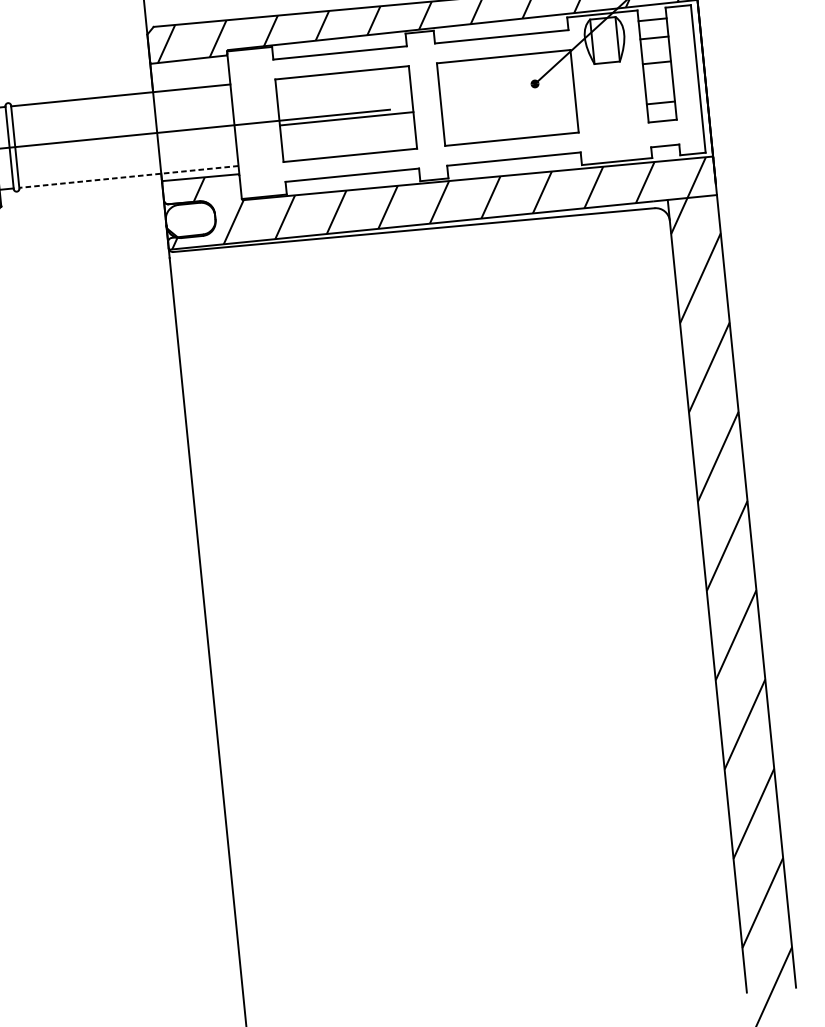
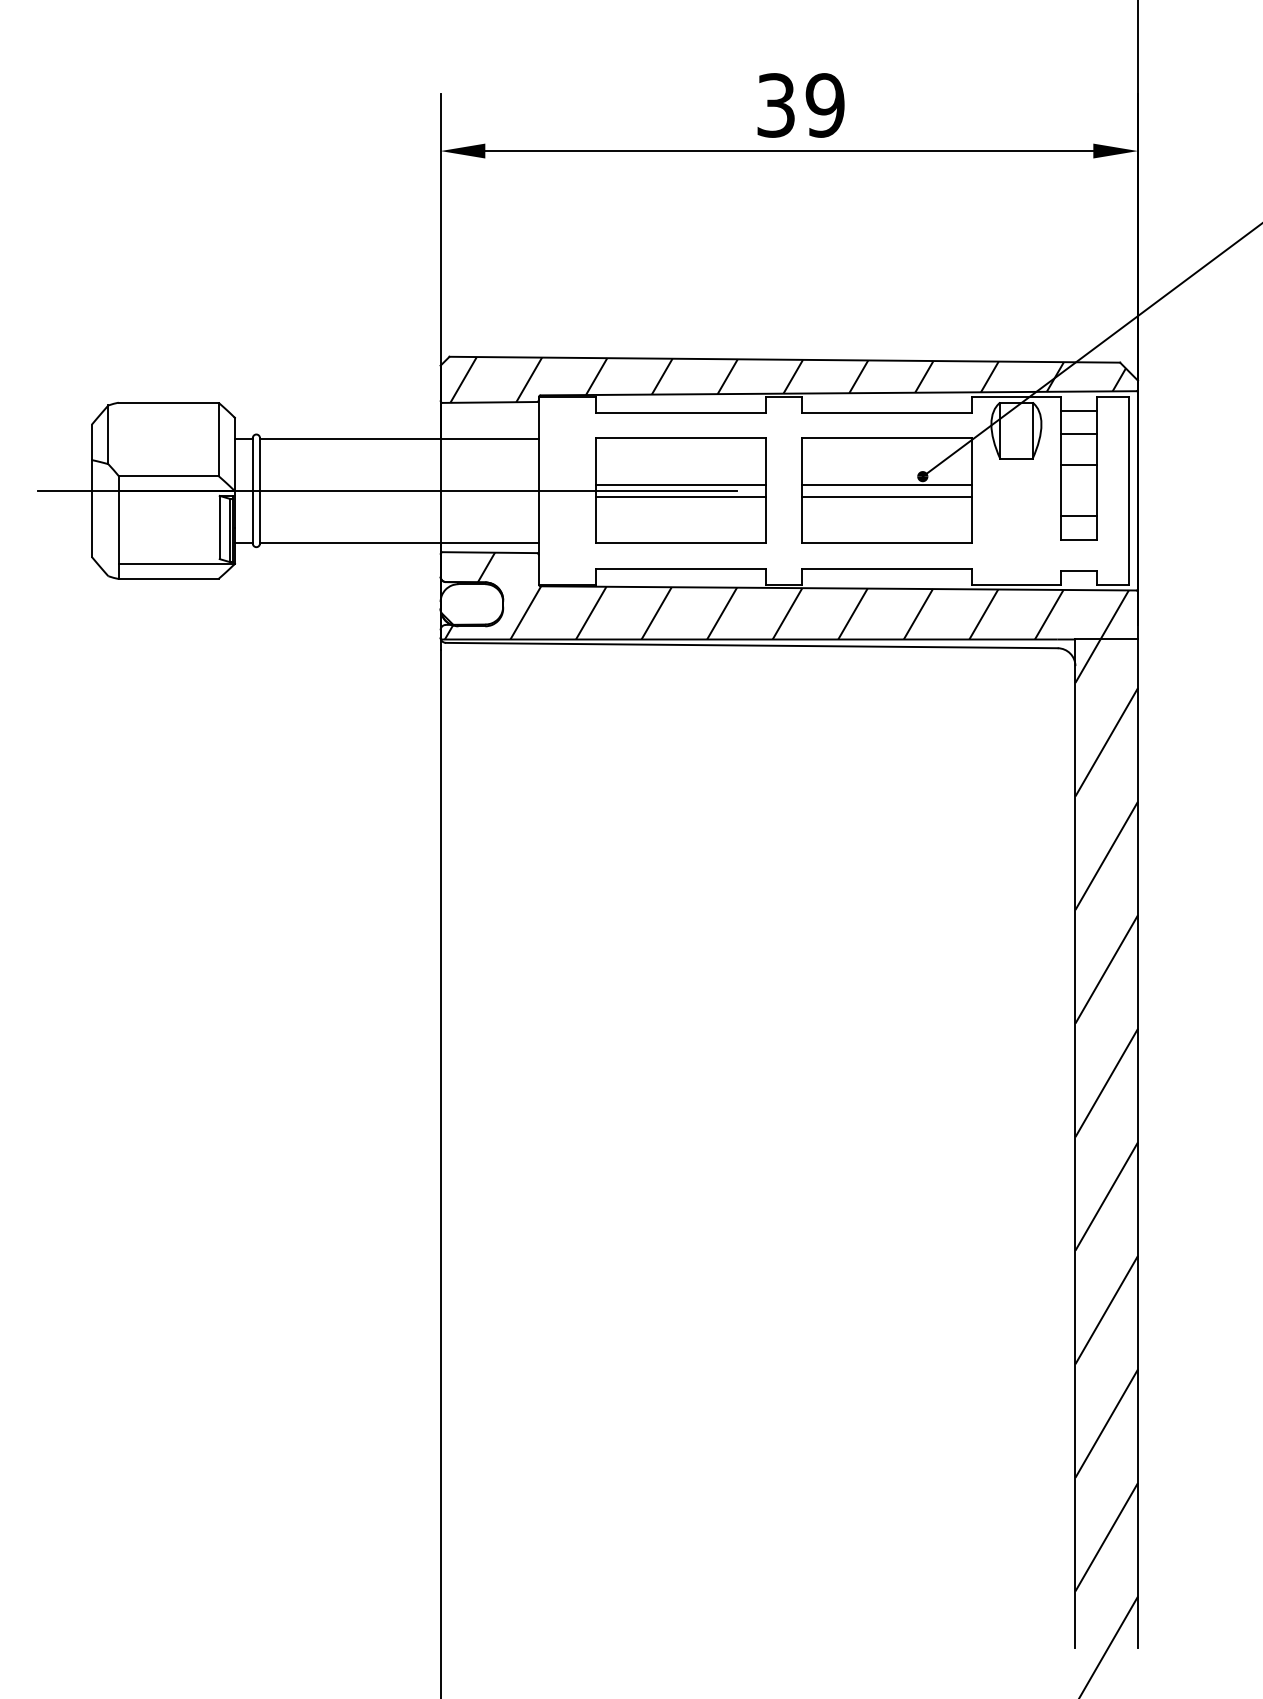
line: (507, 92) -> (886, 484), added
line: (508, 102) -> (886, 496), added
line: (346, 109) -> (681, 484), added
line: (128, 176) -> (398, 542), dashed -> solid

